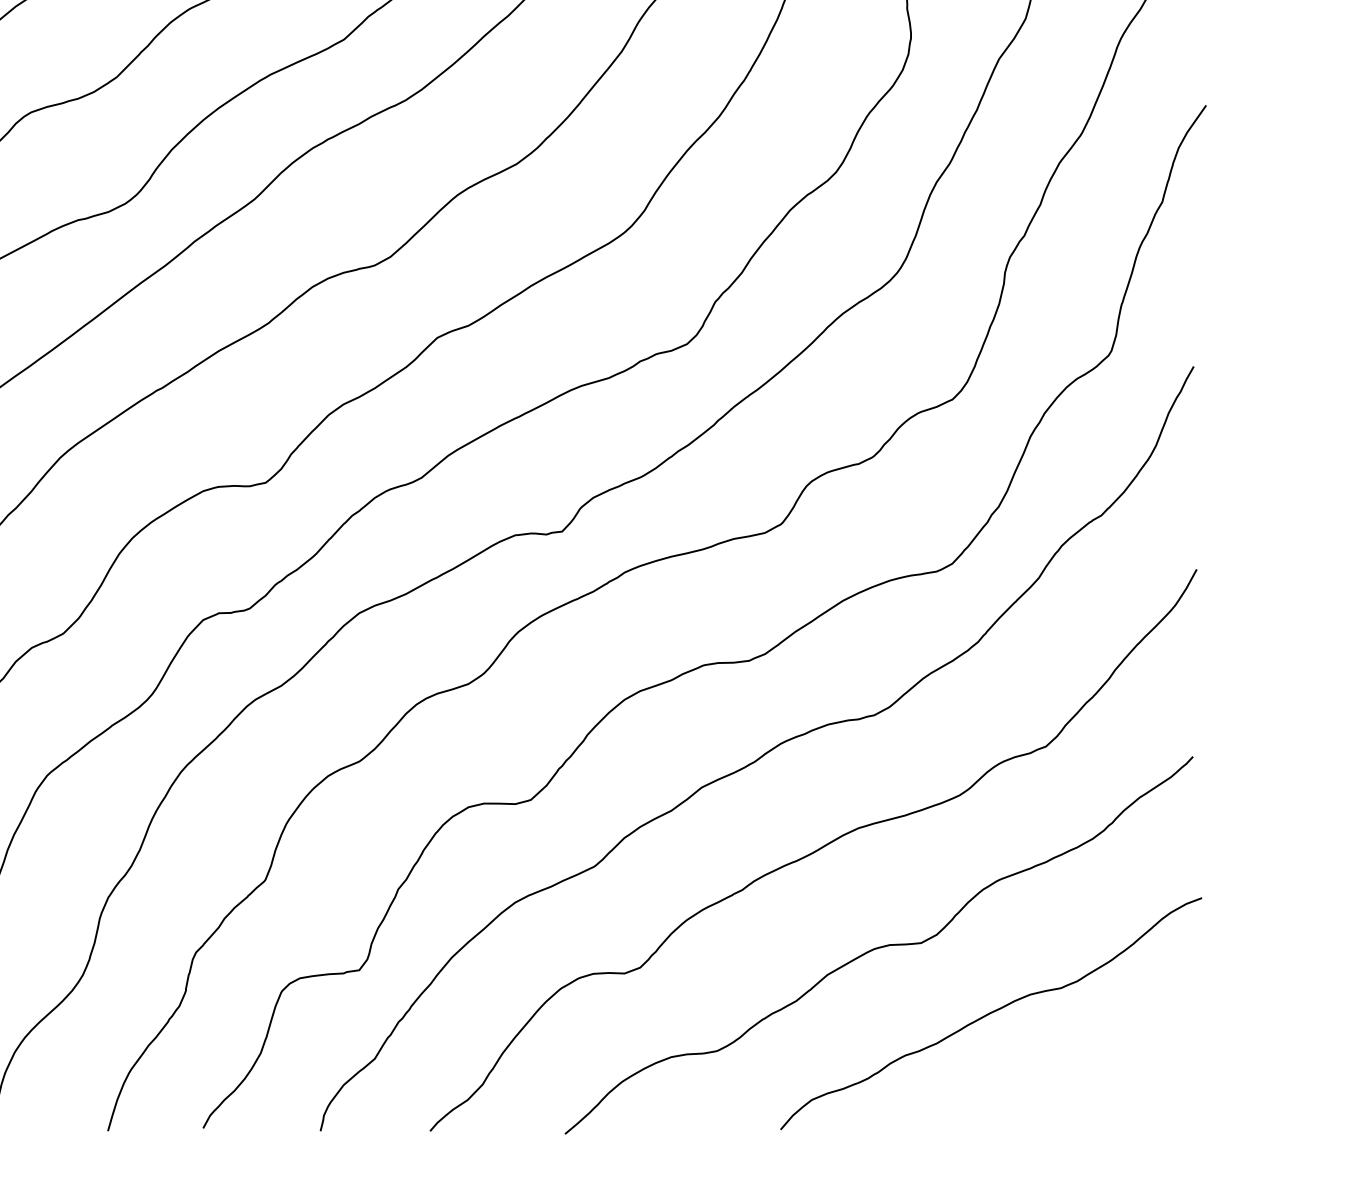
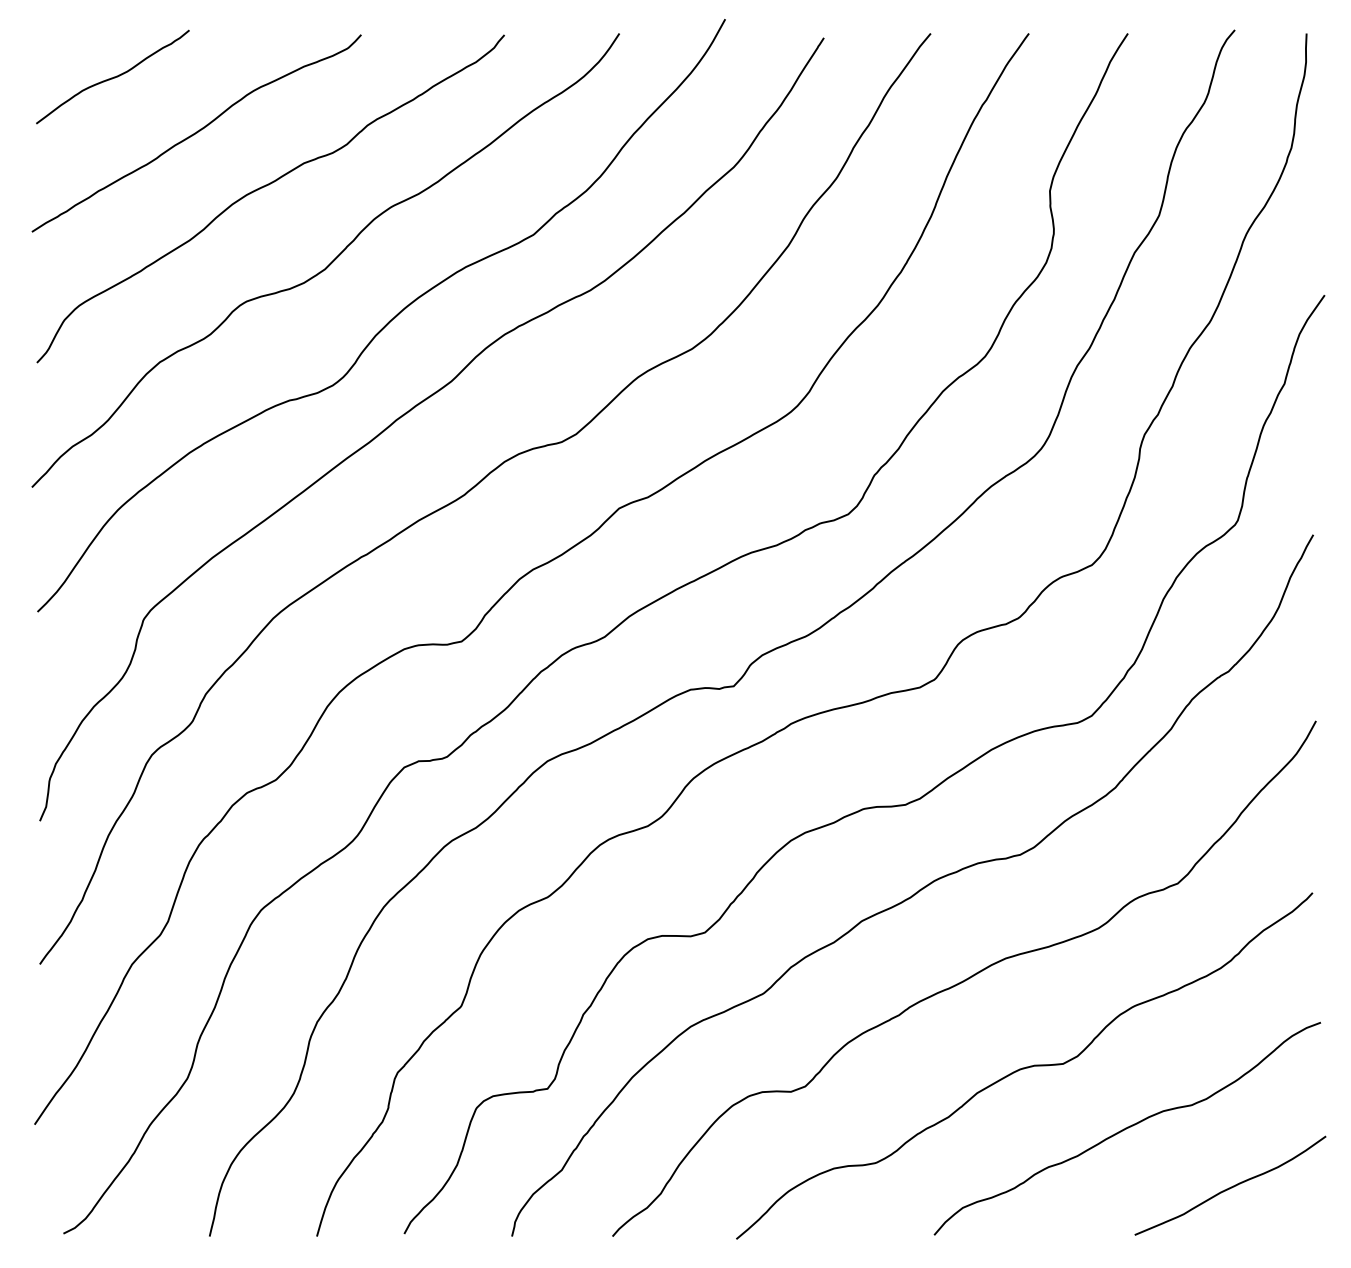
curve: (1104, 1076) -> (1231, 1186), added

